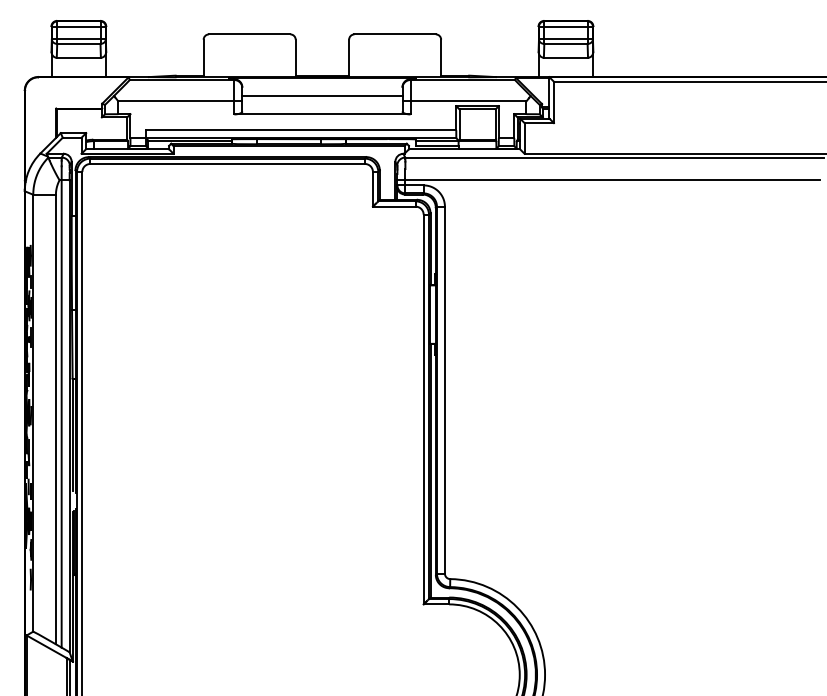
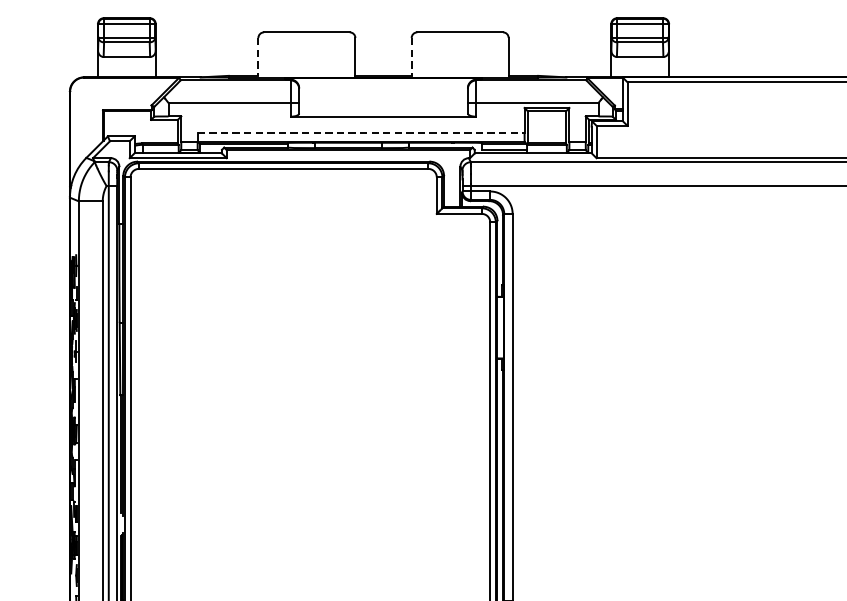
line: (203, 57) -> (258, 56), solid -> dashed
line: (349, 57) -> (412, 56), solid -> dashed
line: (322, 95) -> (383, 96), removed
line: (301, 130) -> (361, 133), solid -> dashed

